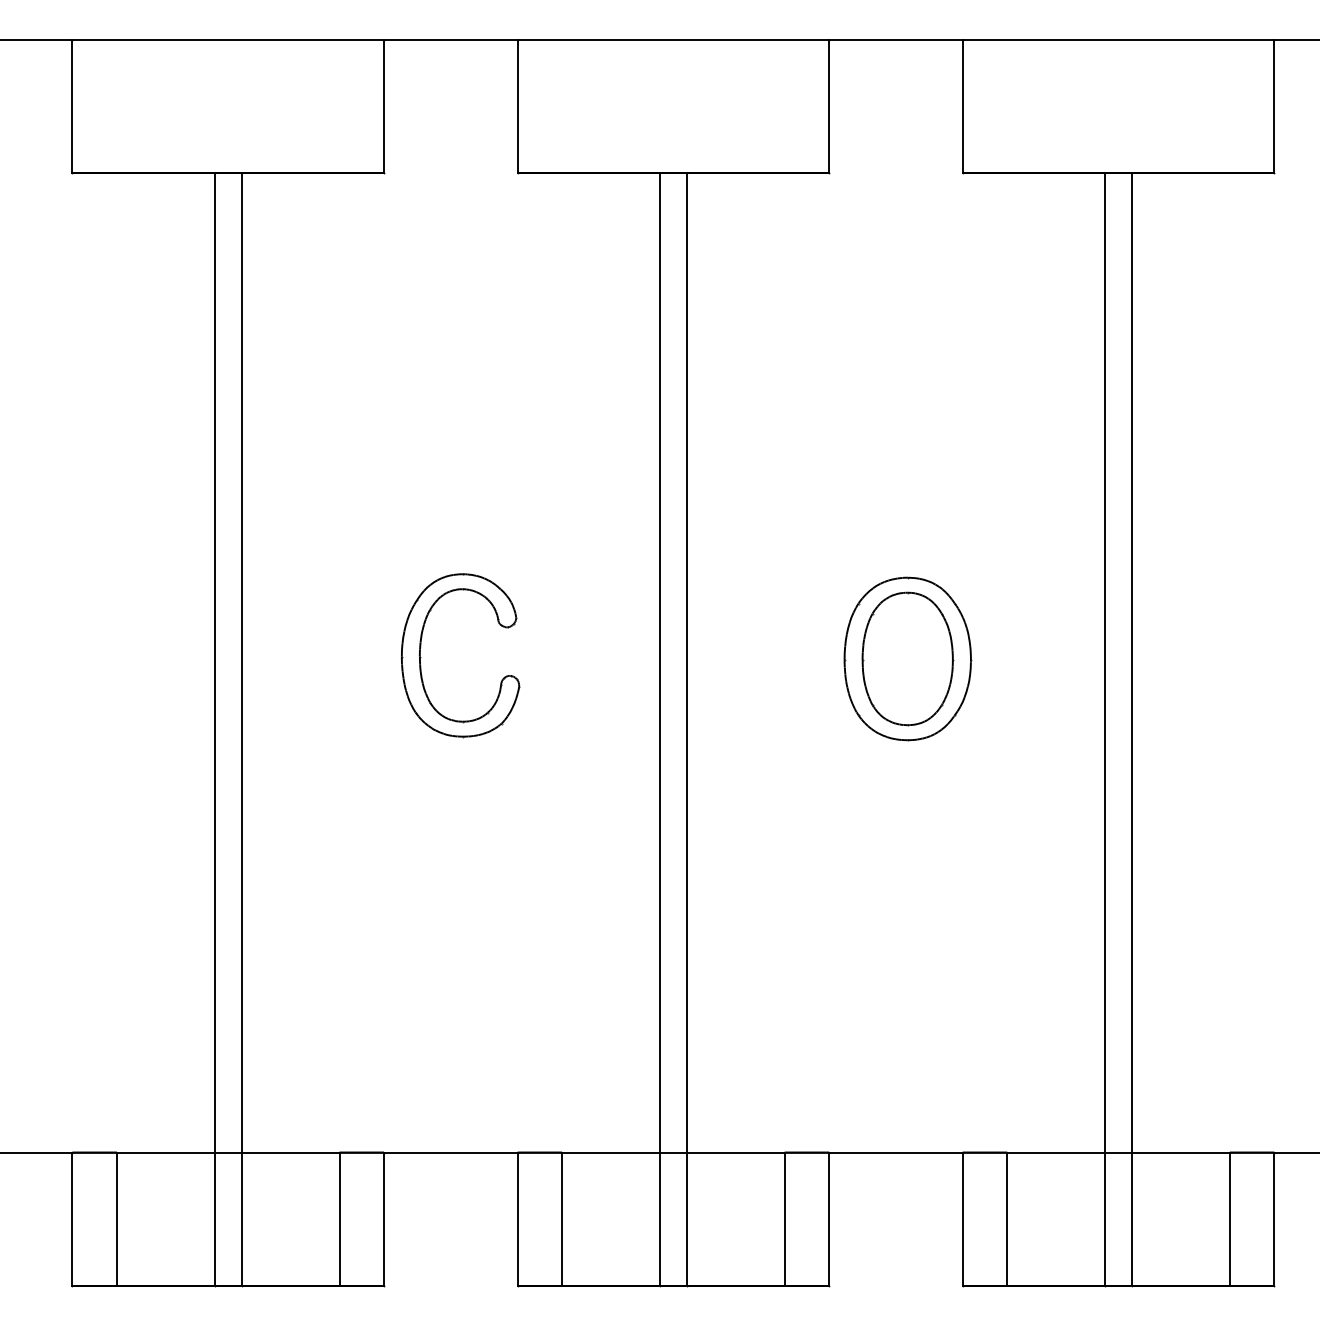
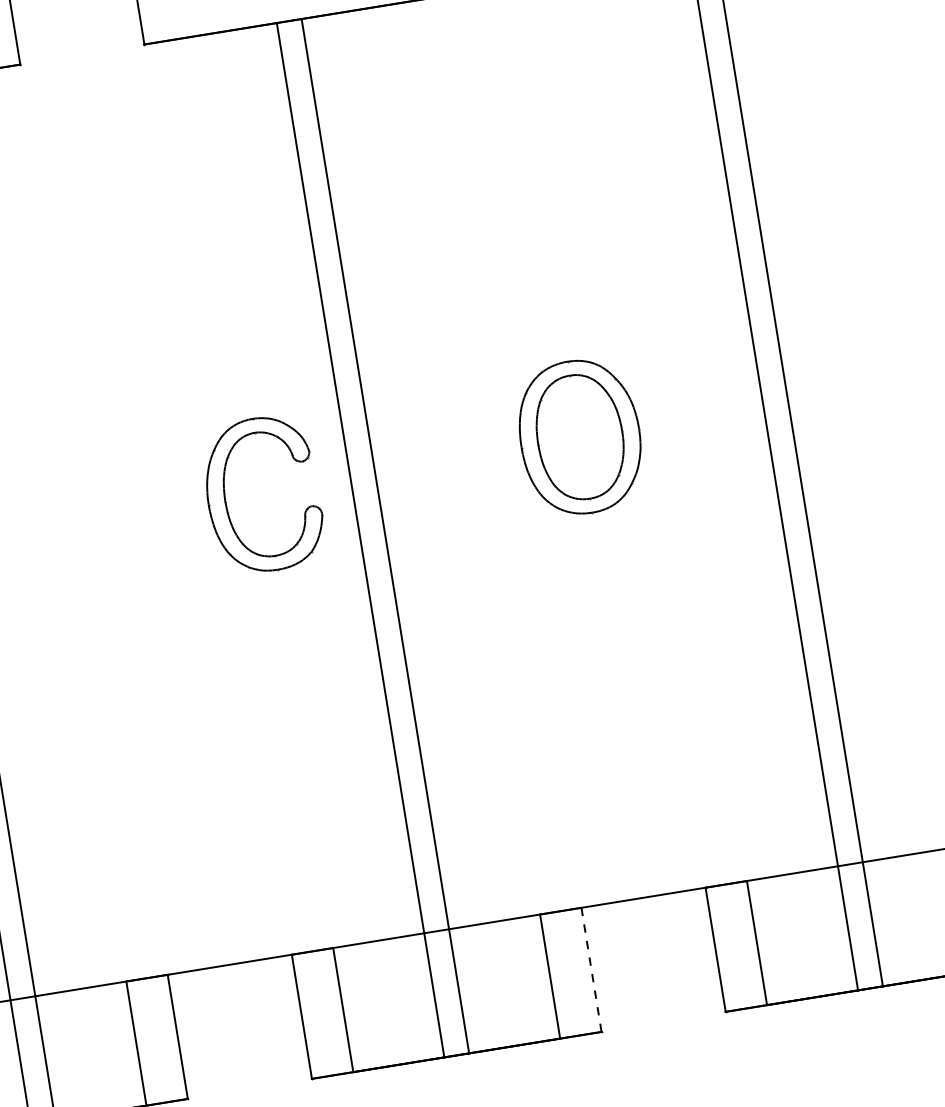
part: (421, 657) -> (227, 502), moved
line: (829, 1219) -> (591, 969), solid -> dashed

